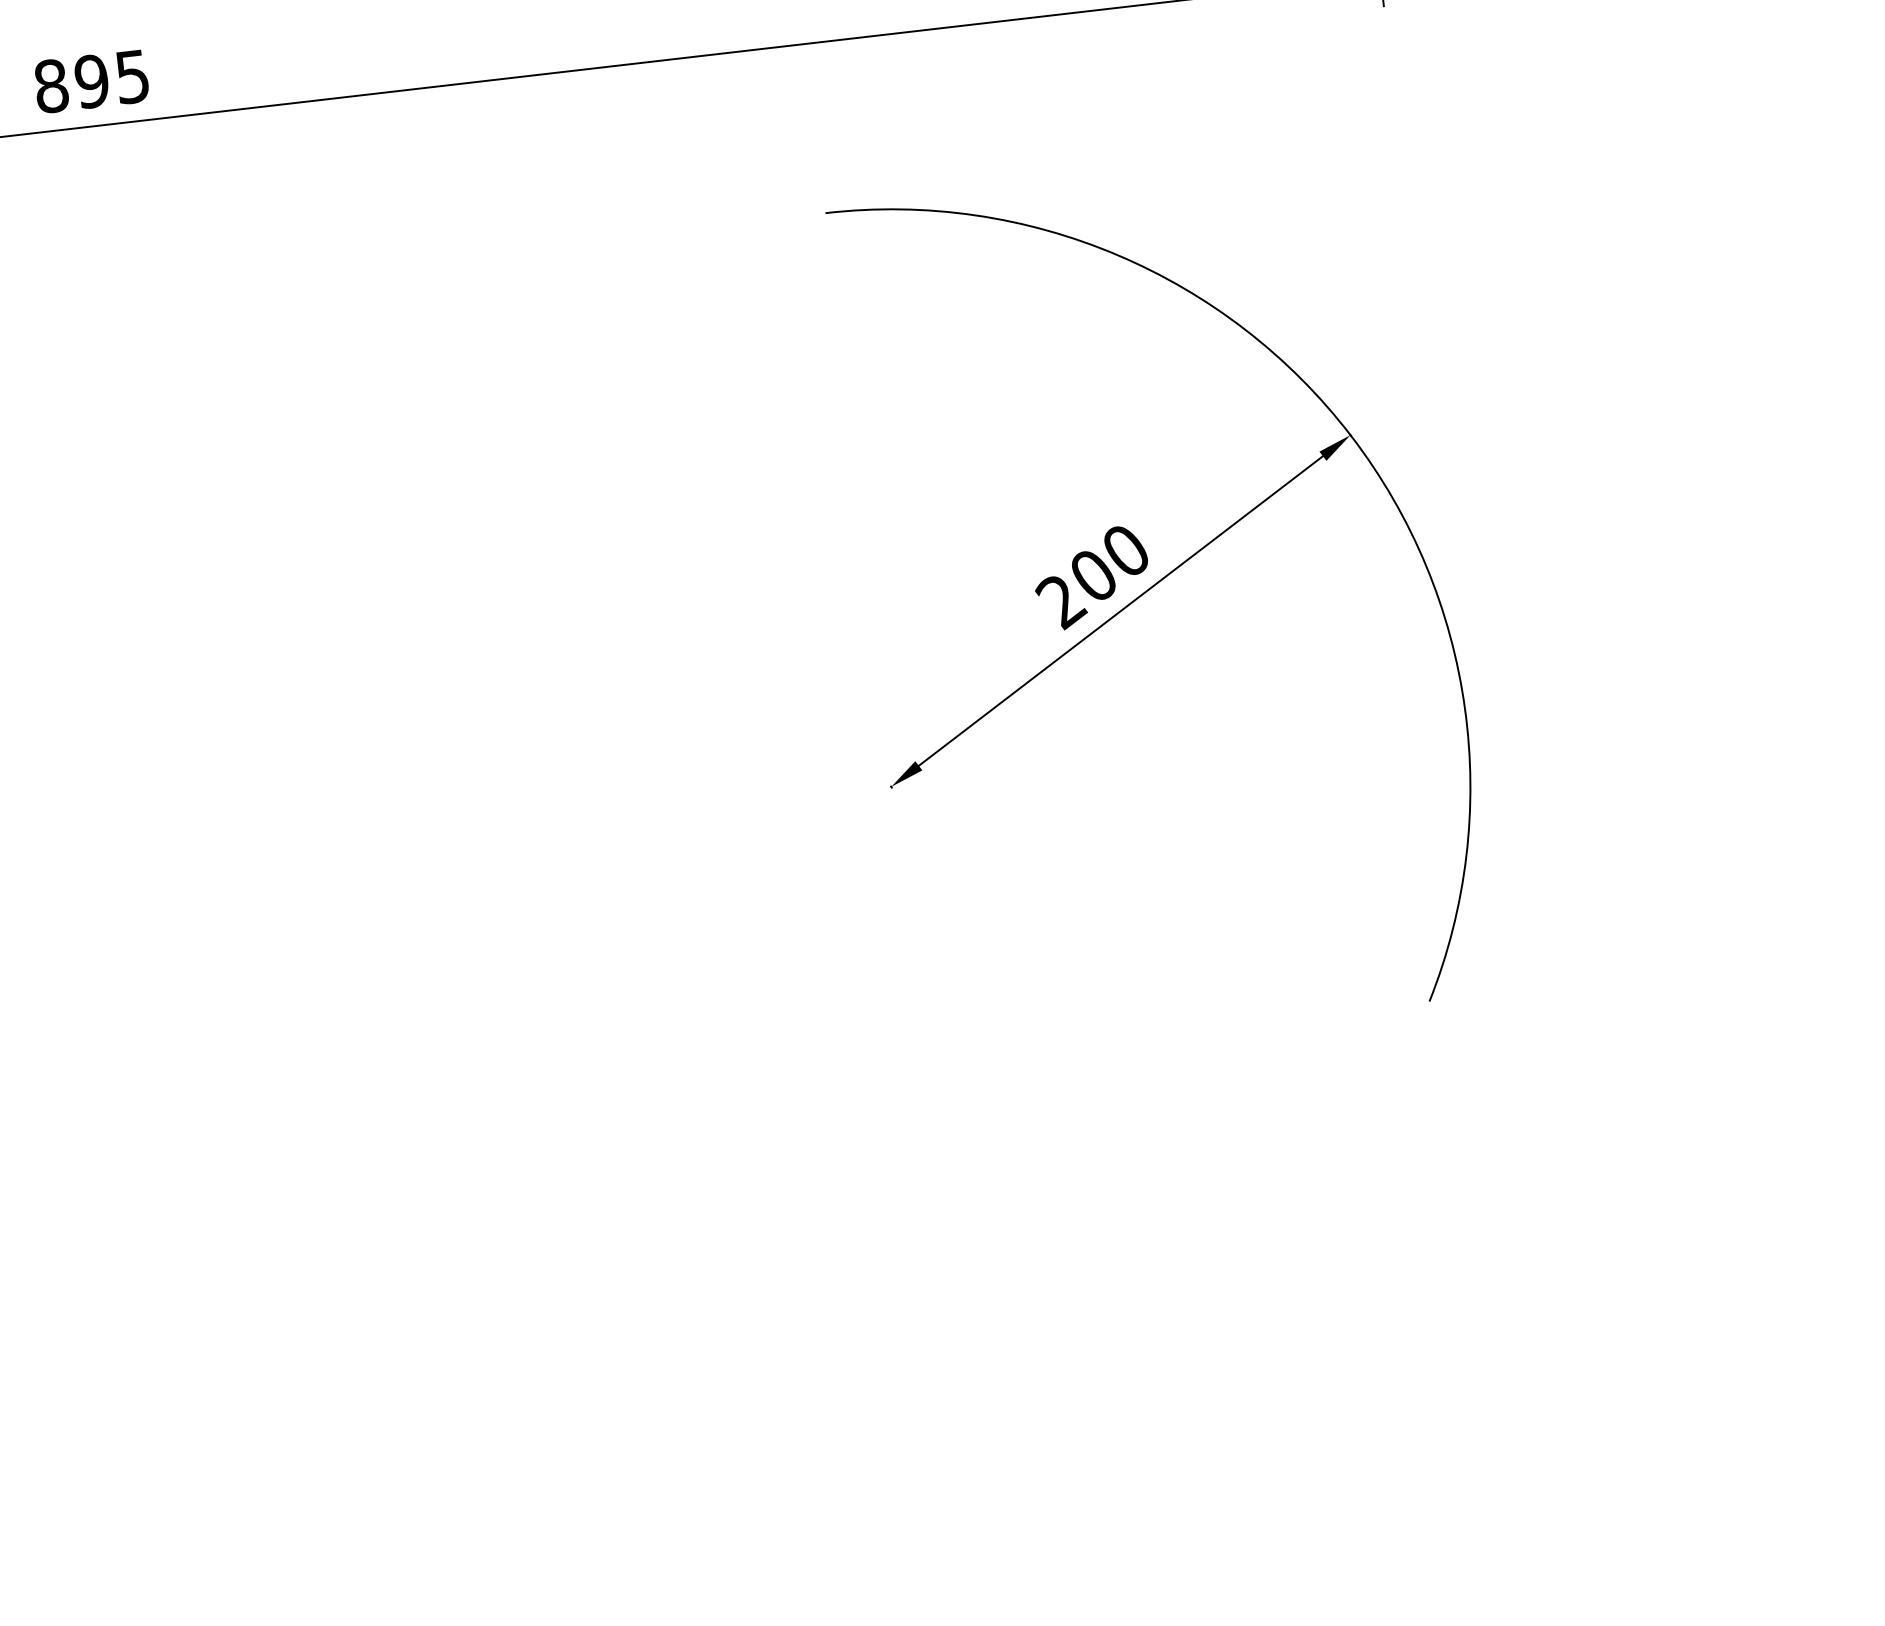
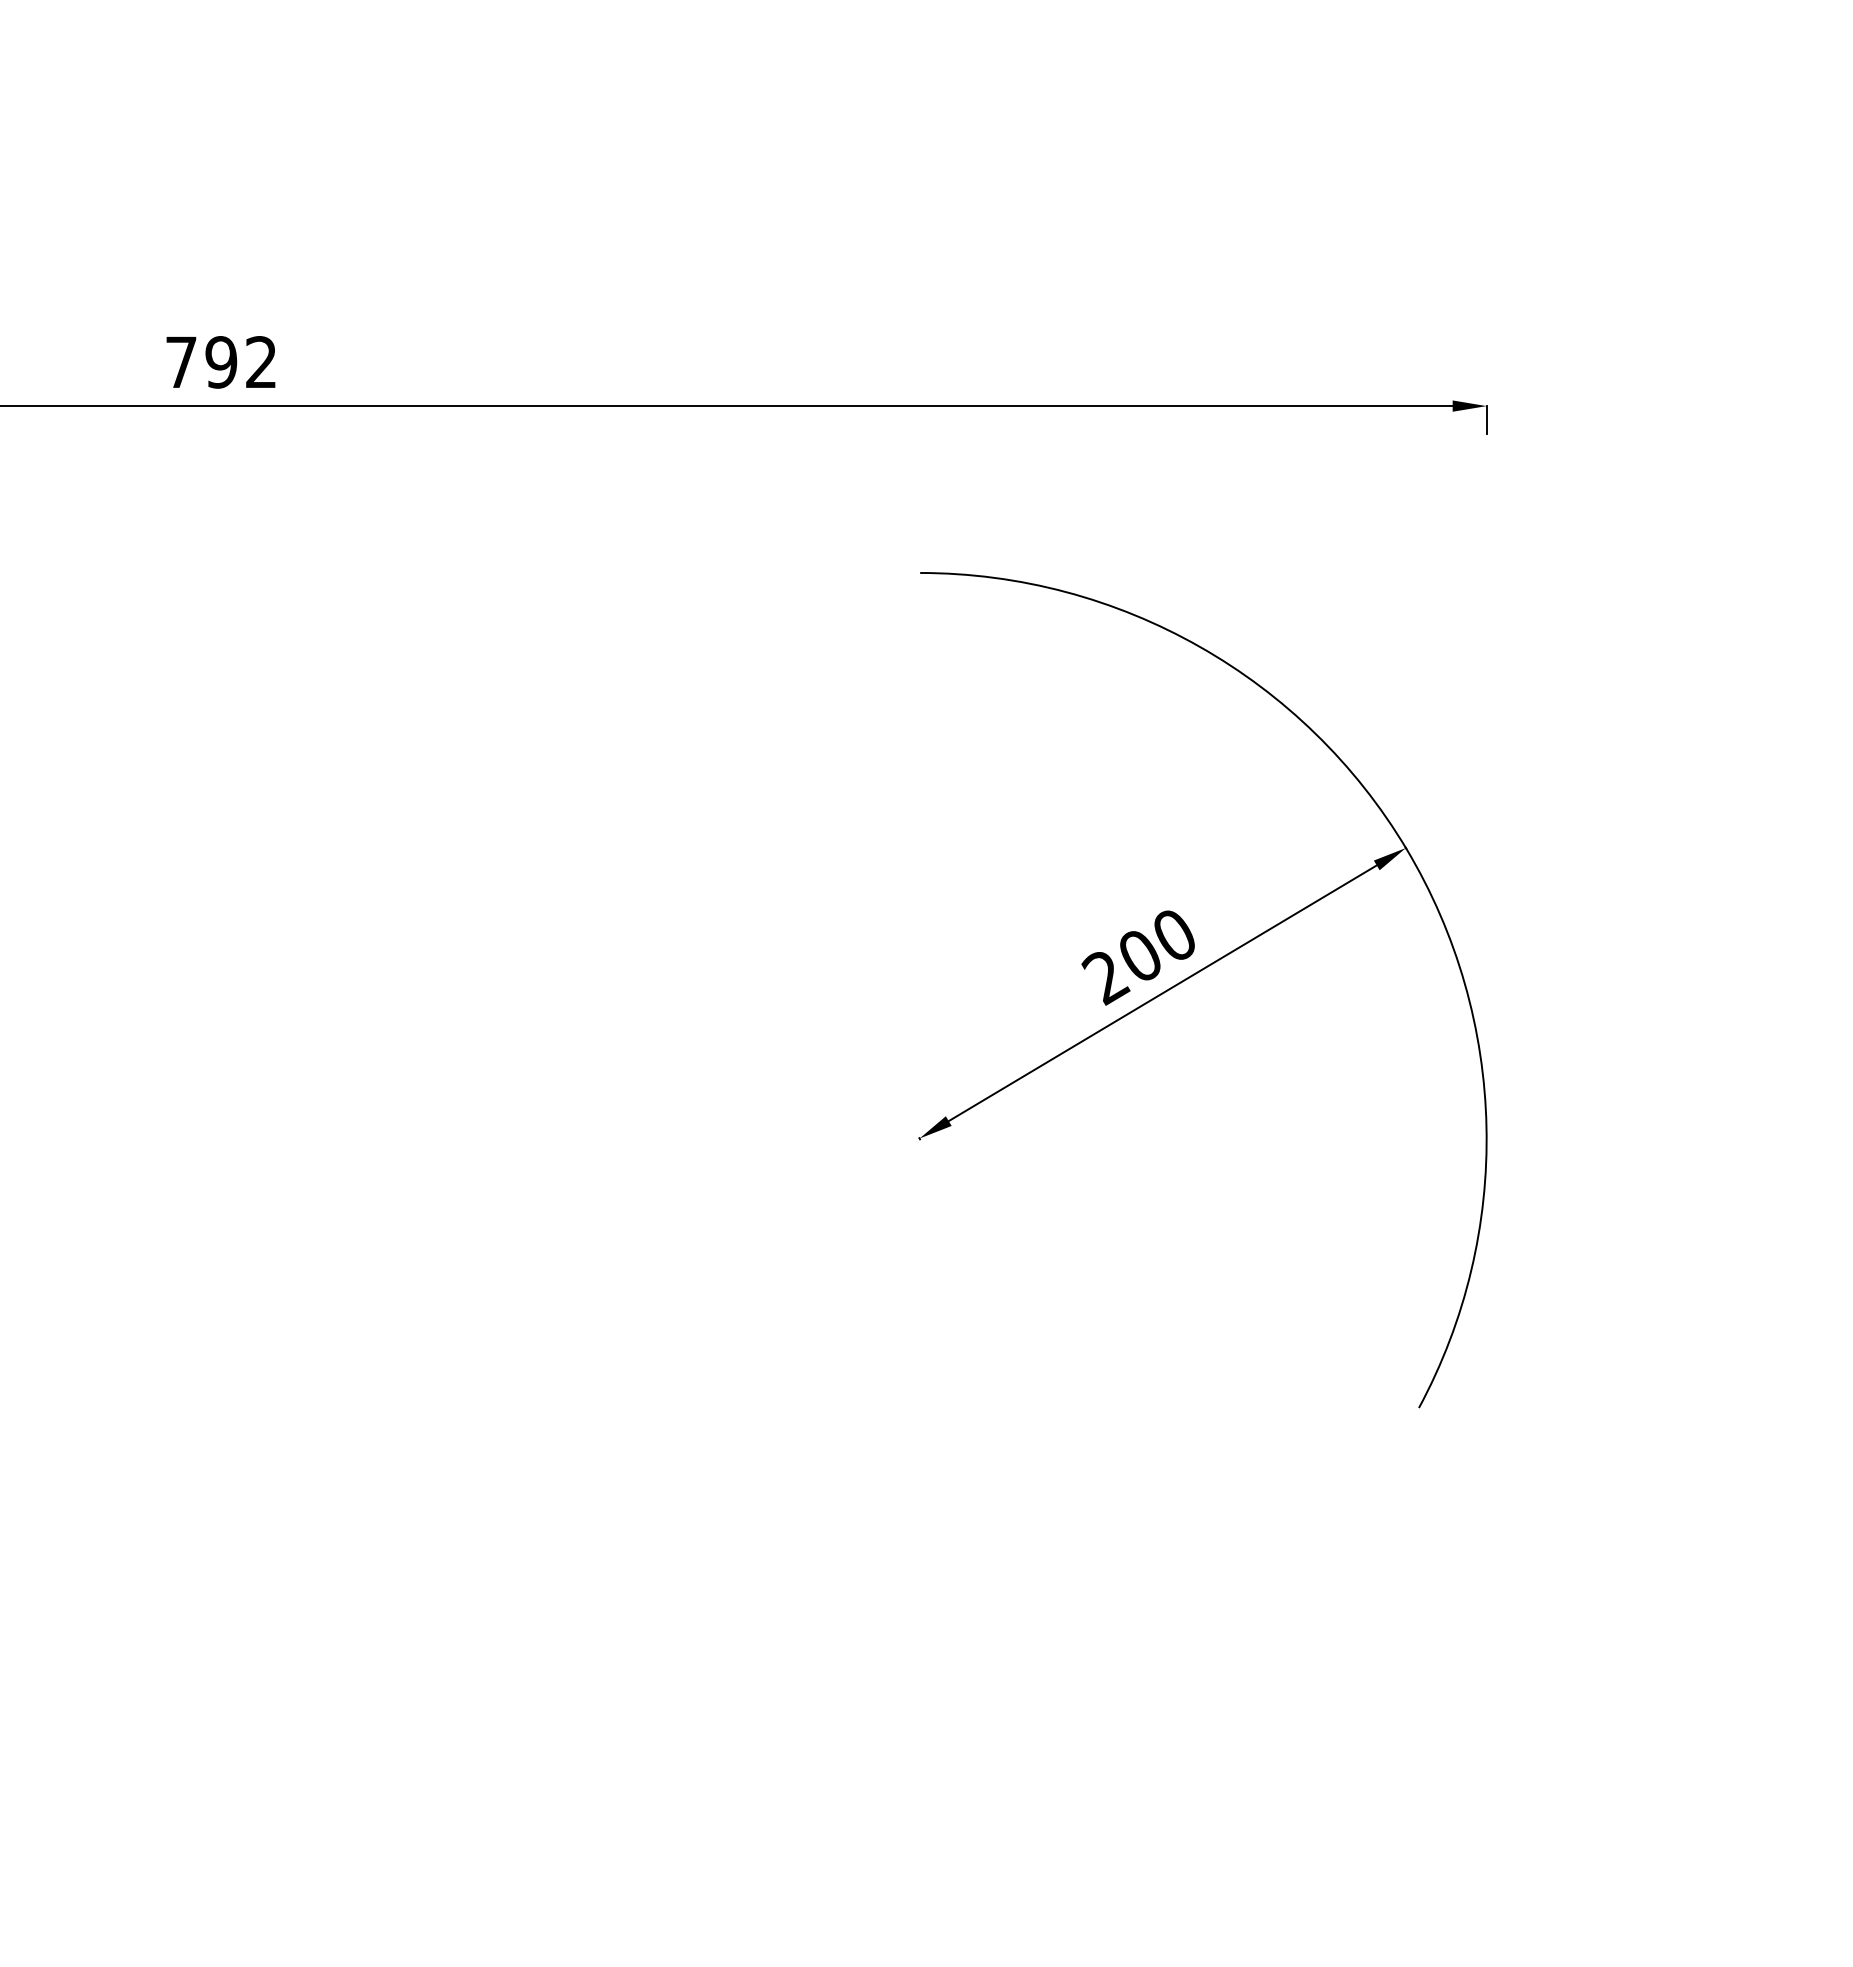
text: (91, 81) -> (220, 362), 895 -> 792

